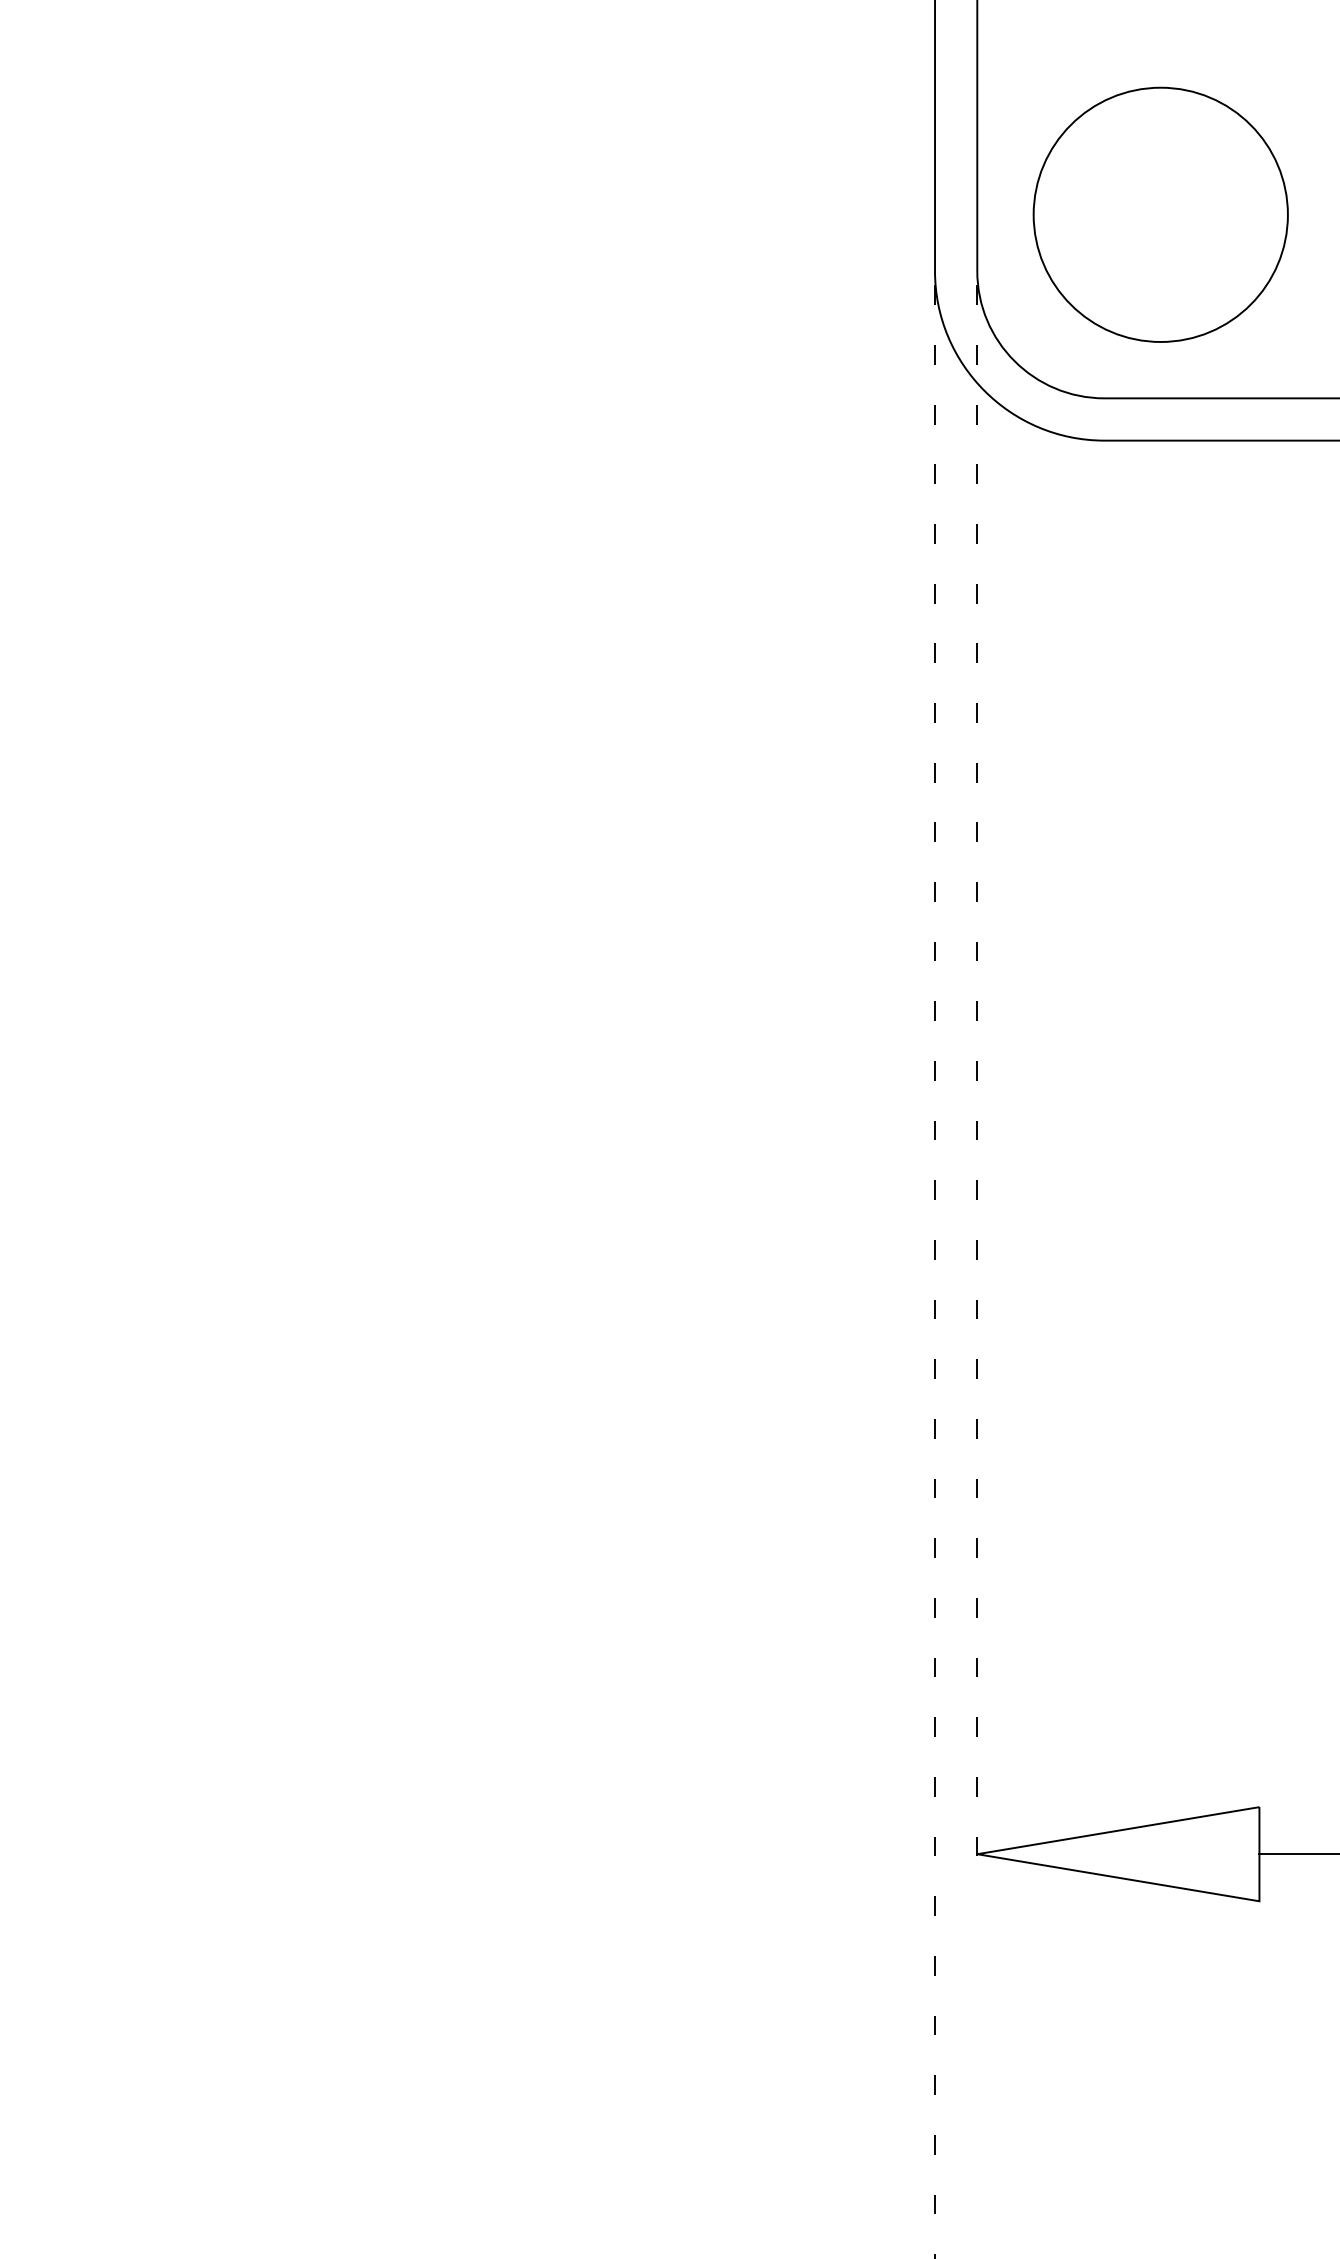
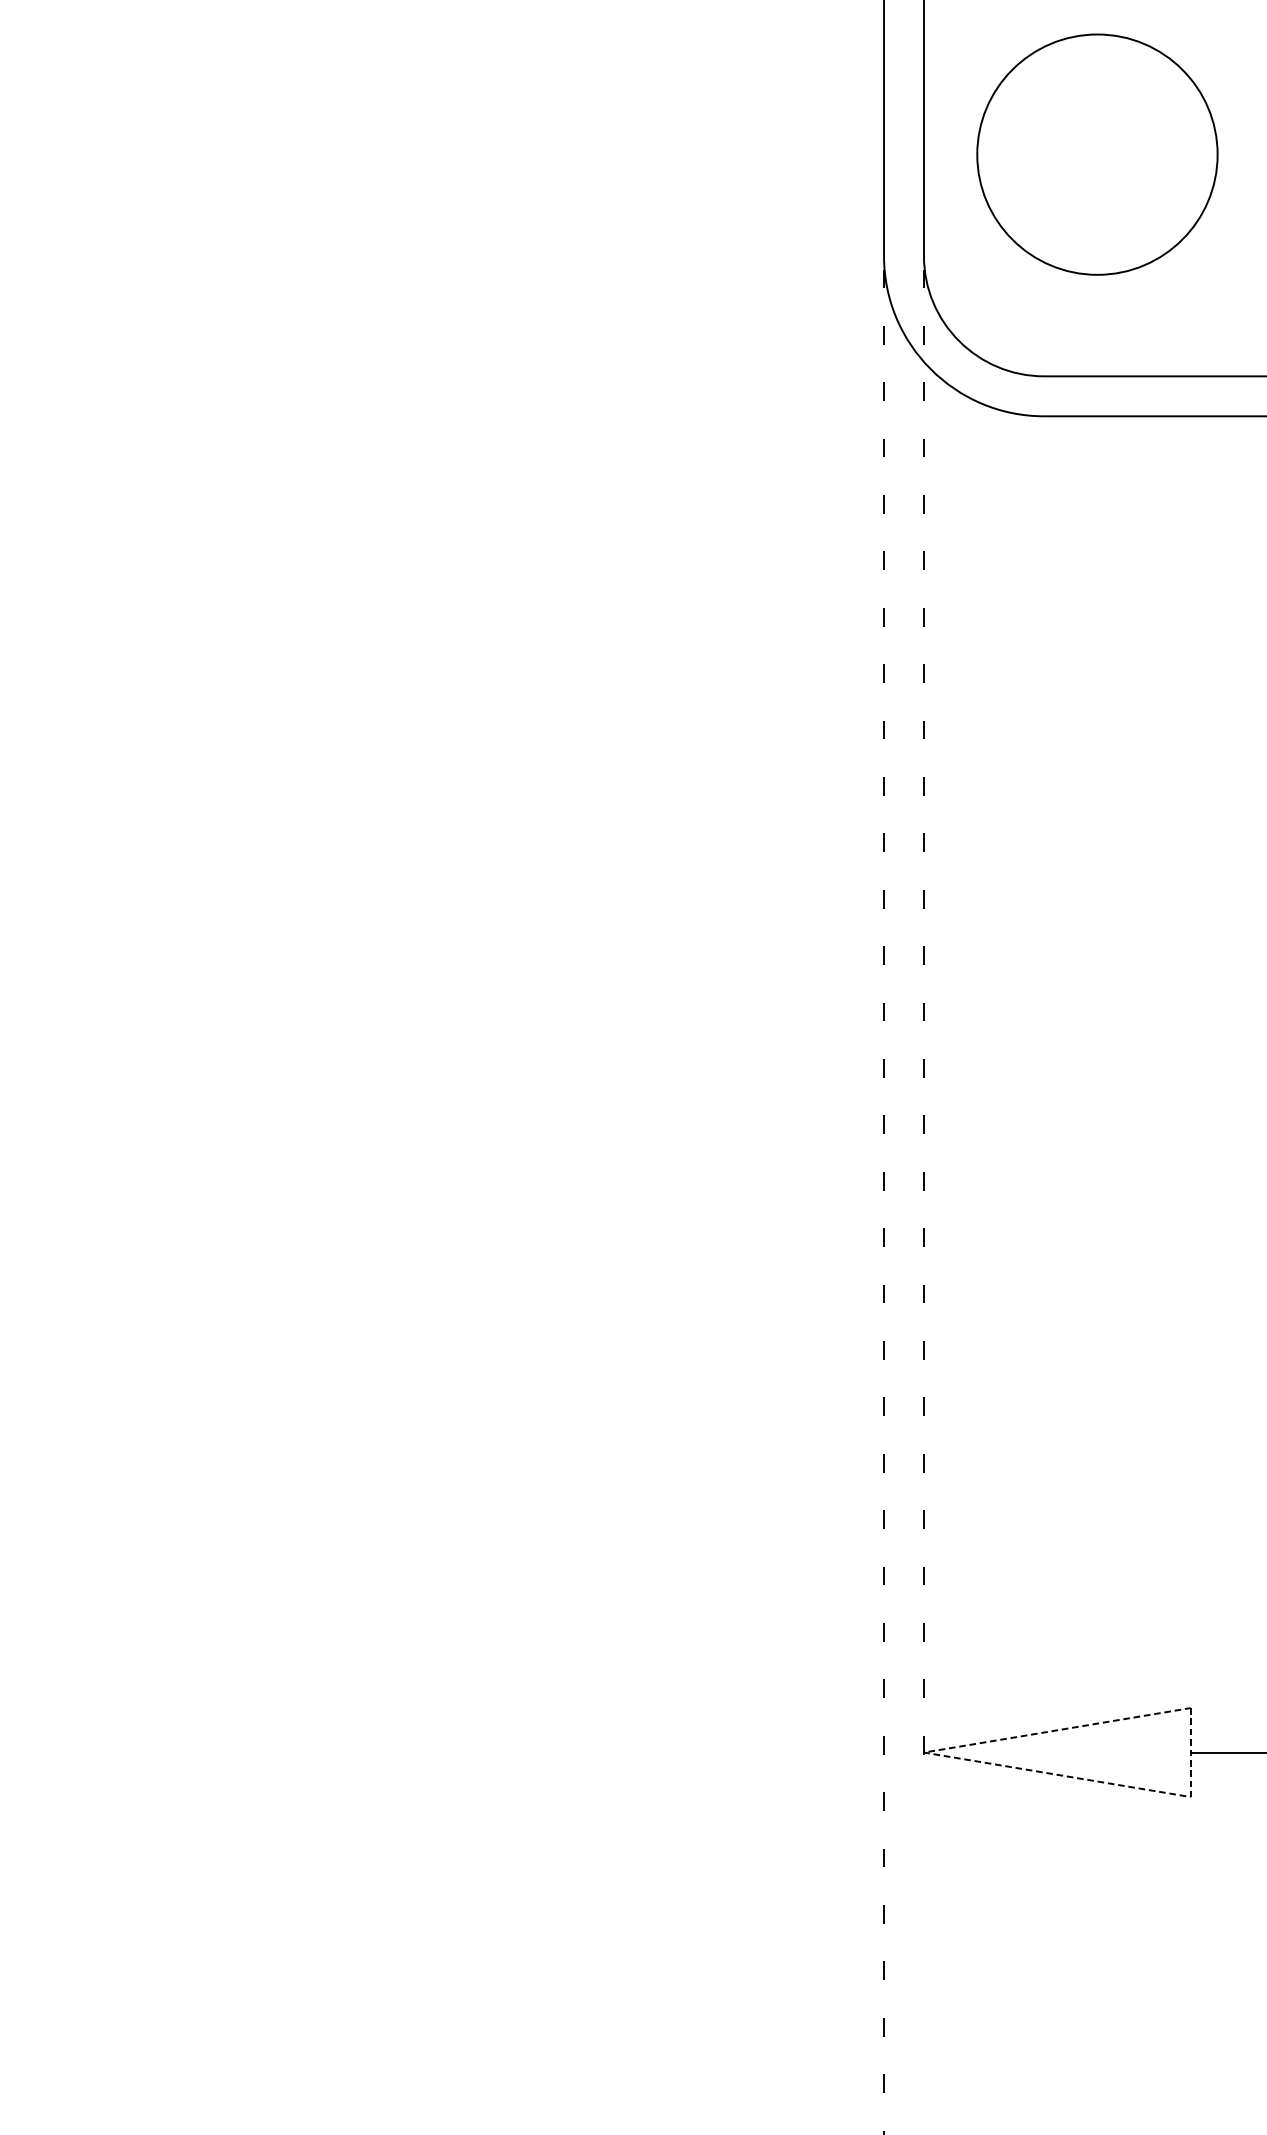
circle: (1160, 214) -> (1097, 154), moved
line: (1023, 1861) -> (967, 1759), solid -> dashed

